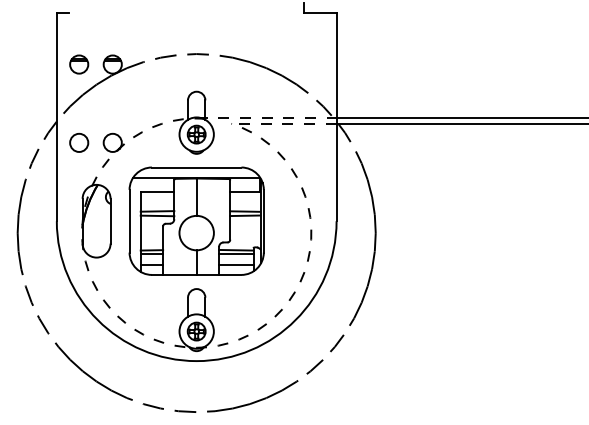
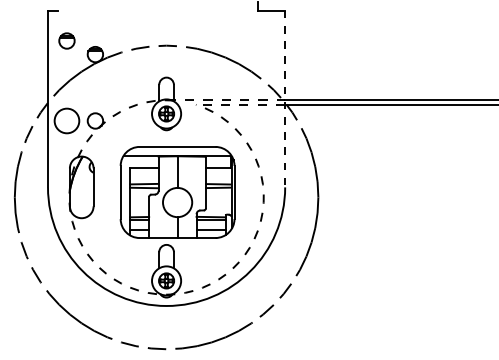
part: (79, 64) -> (67, 40), moved
line: (336, 117) -> (285, 99), solid -> dashed
circle: (79, 142) -> (67, 120), size x1.6
part: (196, 220) -> (177, 191), moved

